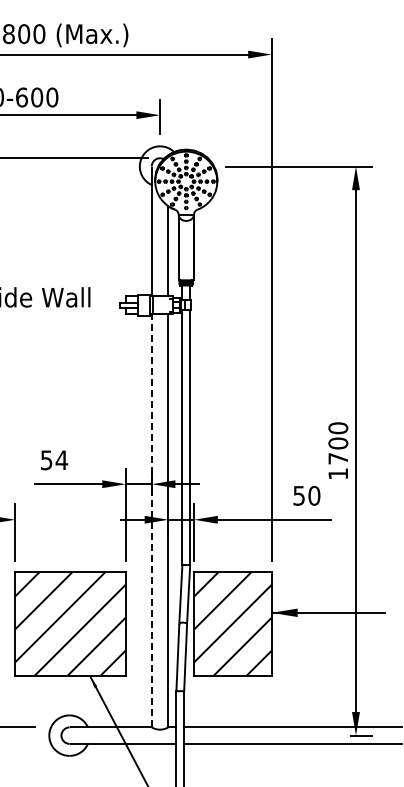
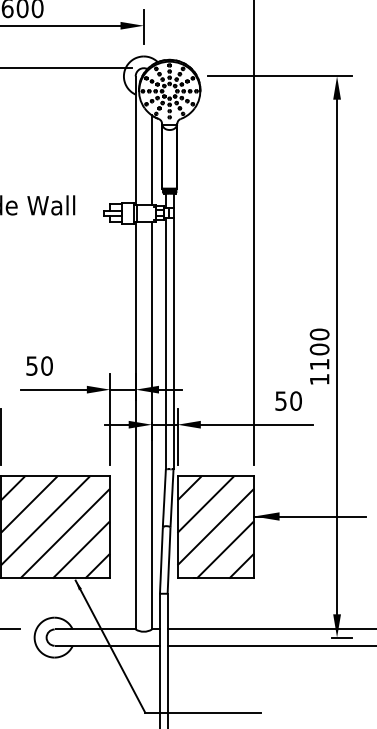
text: (337, 458) -> (318, 364), 1700 -> 1100
text: (61, 460) -> (46, 366), 54 -> 50
line: (151, 520) -> (135, 425), dashed -> solid

